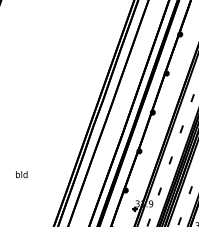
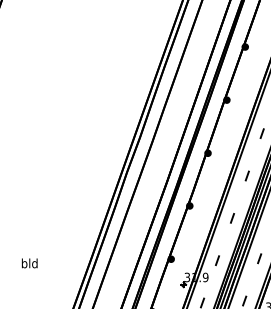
text: (21, 174) -> (29, 263), moved

